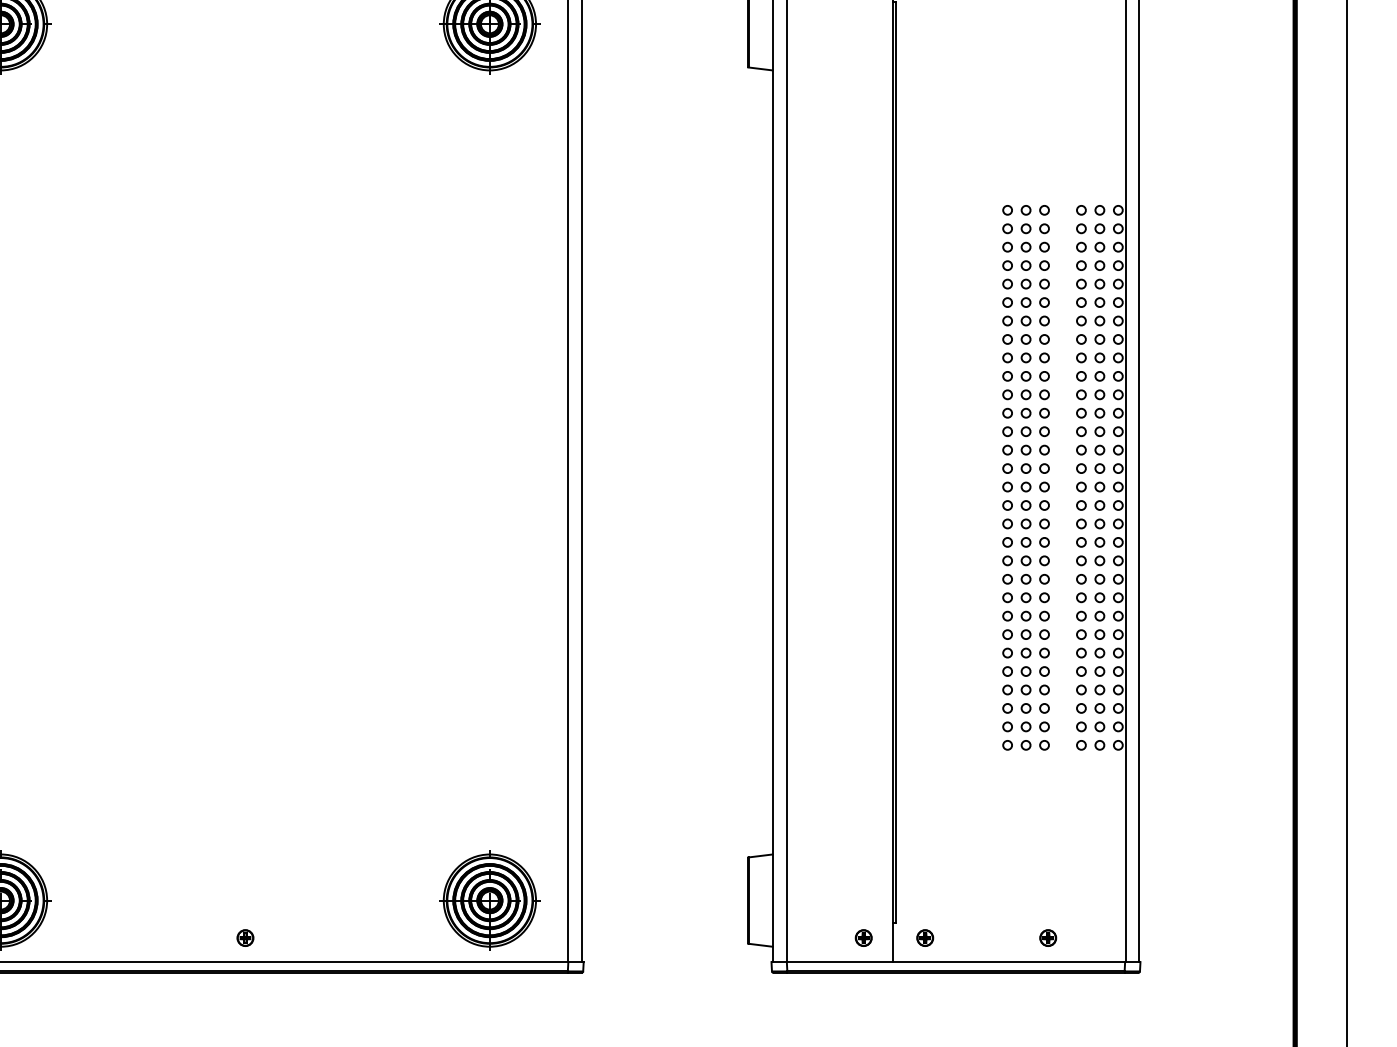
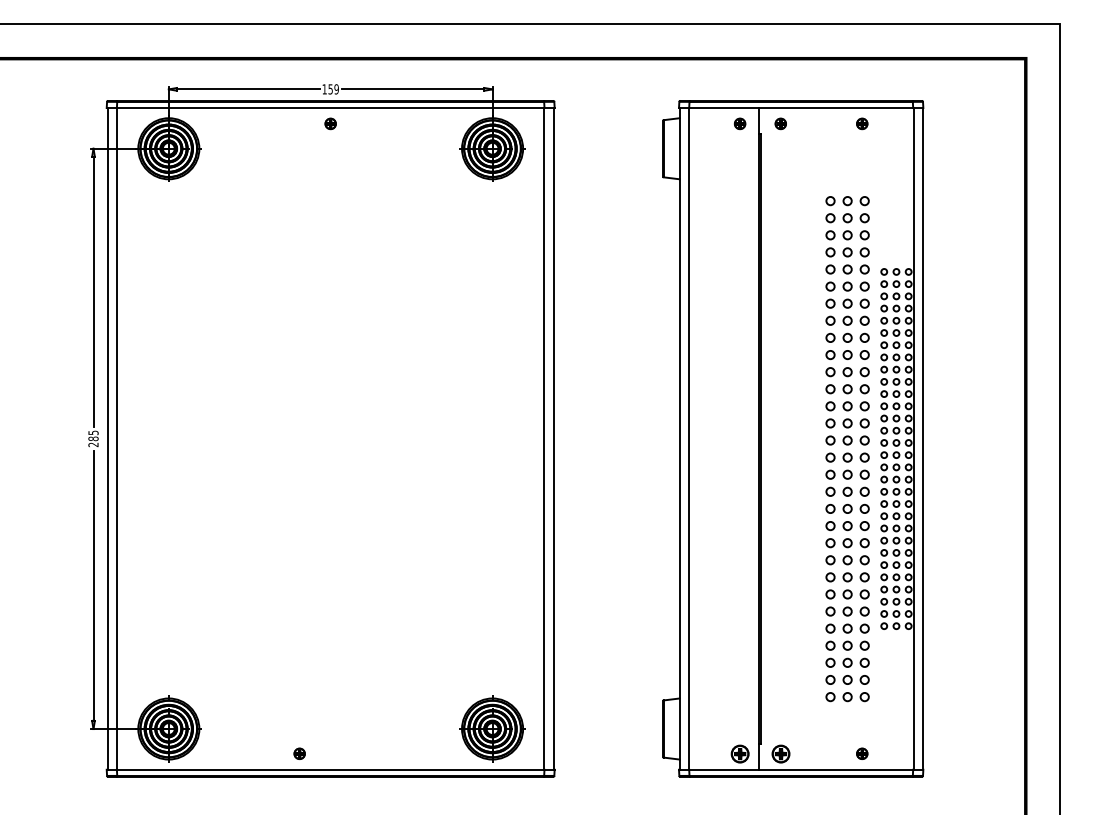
part: (1025, 476) -> (847, 448), size x1.4
part: (245, 937) -> (299, 753), moved
part: (862, 937) -> (739, 753), size x1.6
part: (924, 937) -> (780, 753), size x1.6

